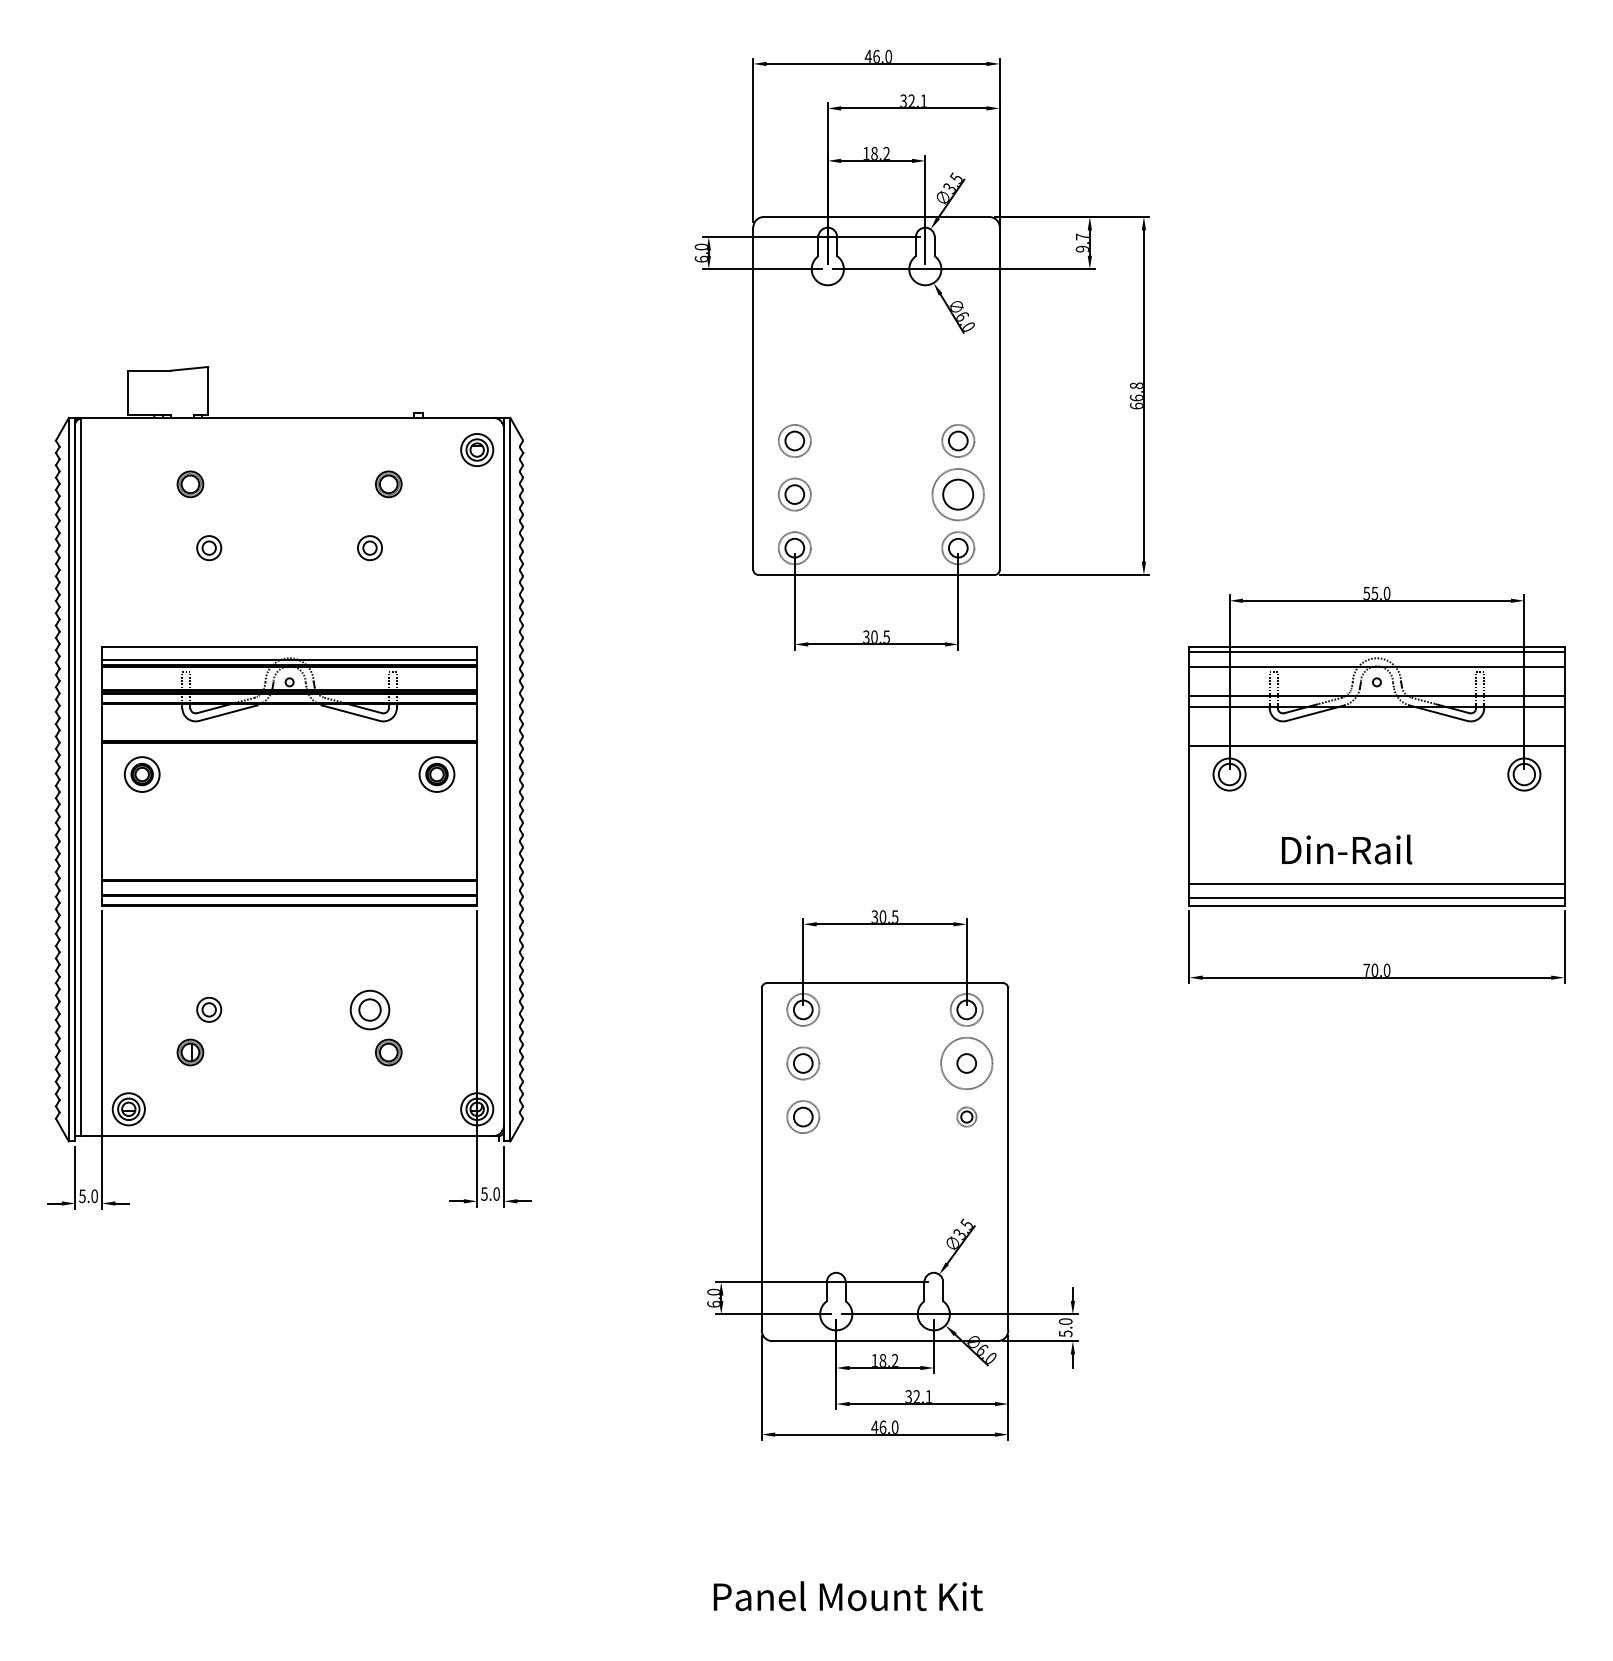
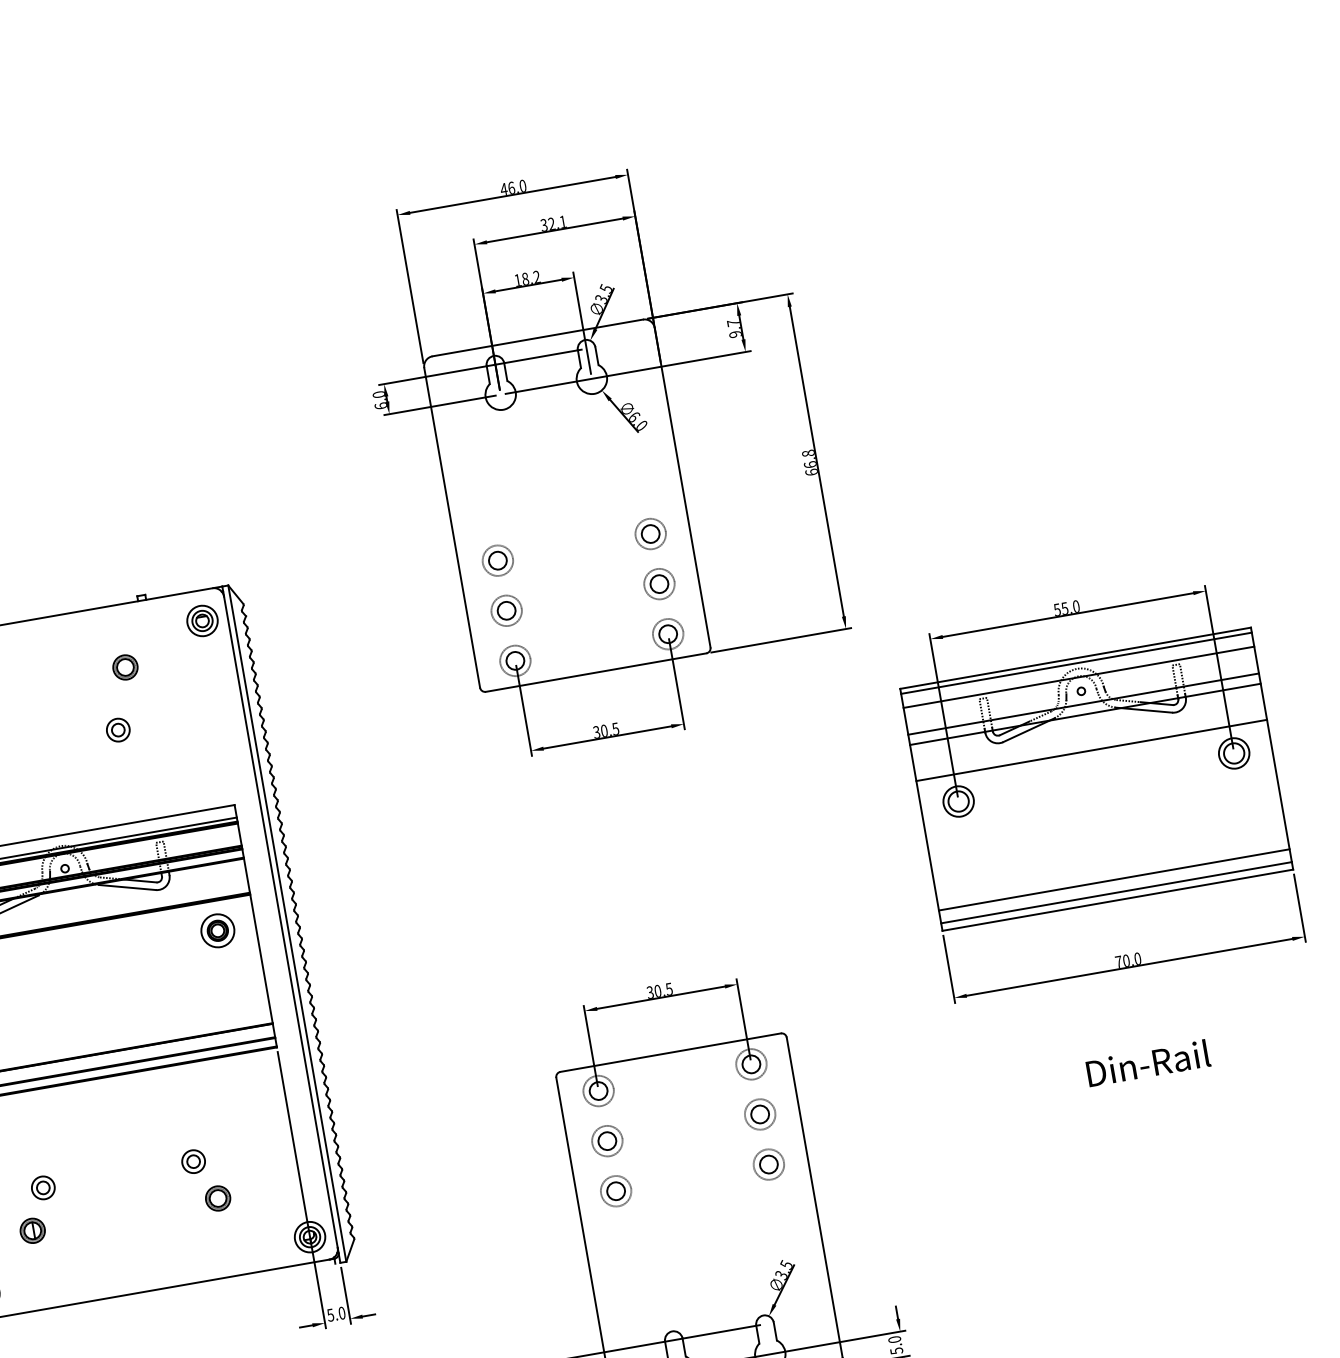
part: (958, 494) -> (659, 584), size x0.62
text: (1347, 849) -> (1148, 1063), moved
part: (369, 1009) -> (193, 1161), size x0.62
circle: (966, 1063) -> (759, 1114), size x0.62
part: (966, 1116) -> (768, 1164), size x1.67

